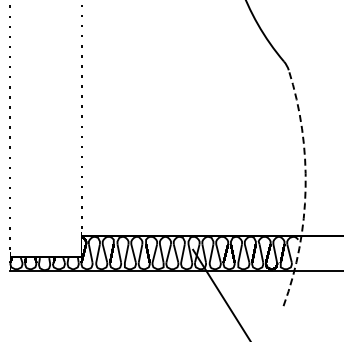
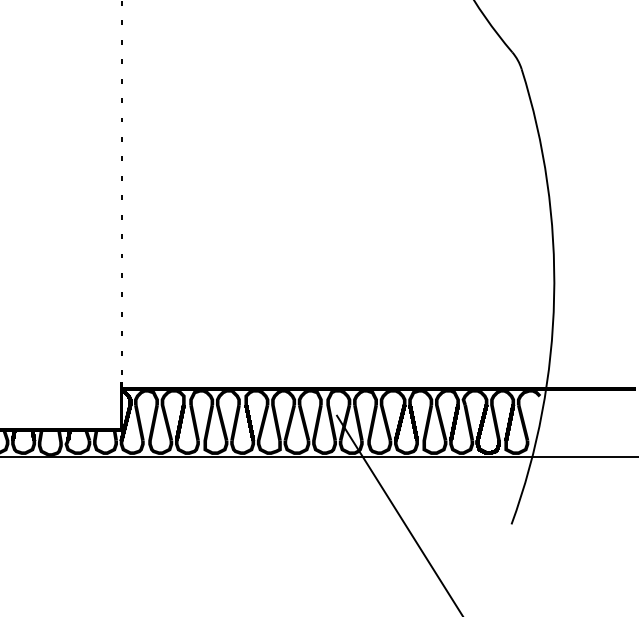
arc: (305, 188) -> (553, 297), dashed -> solid

